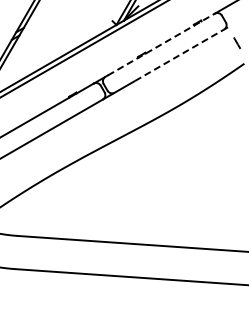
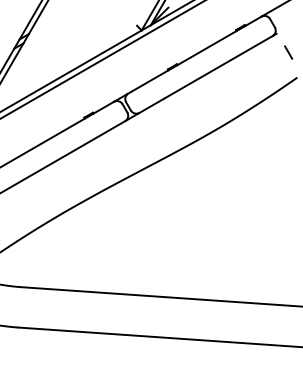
line: (161, 44) -> (196, 54), dashed -> solid
line: (179, 55) -> (218, 67), dashed -> solid

